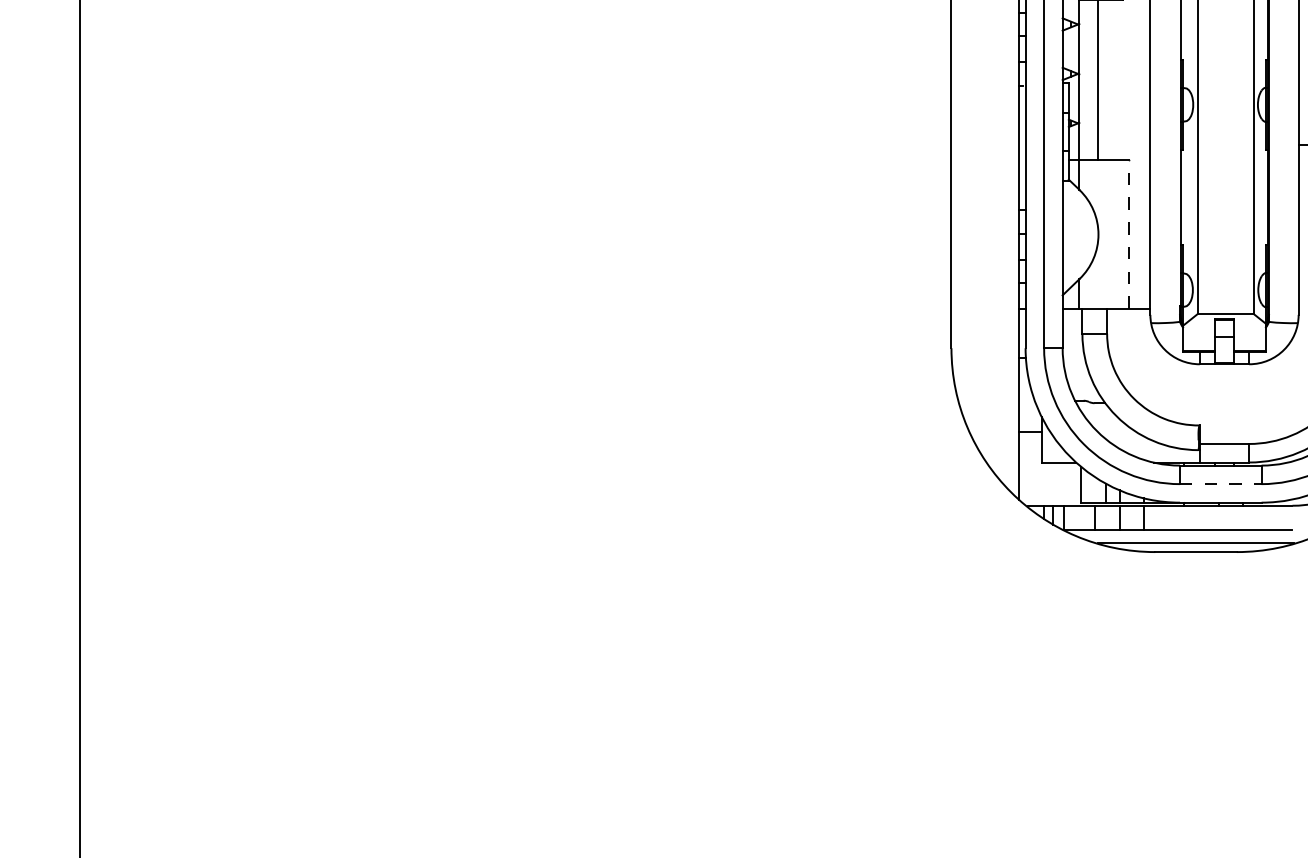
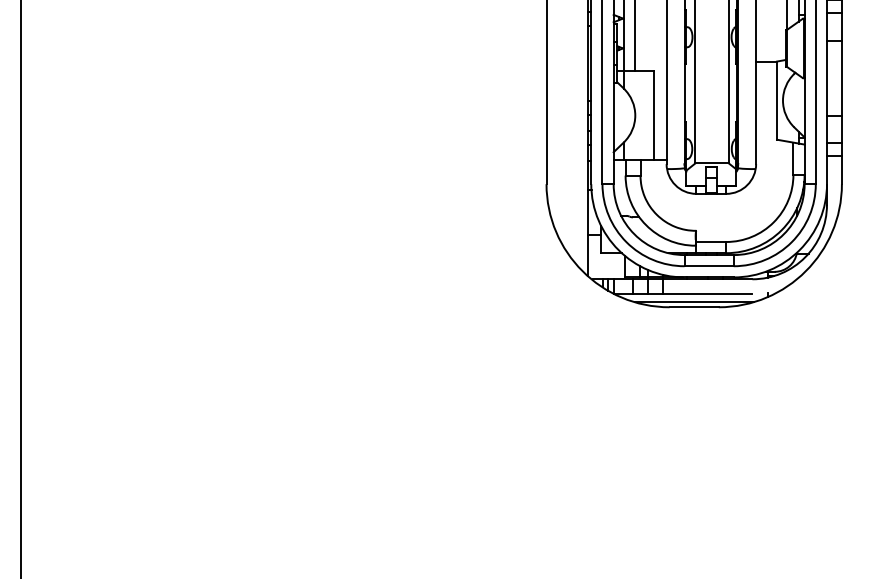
line: (1128, 234) -> (653, 115), dashed -> solid
line: (1221, 484) -> (709, 266), dashed -> solid

